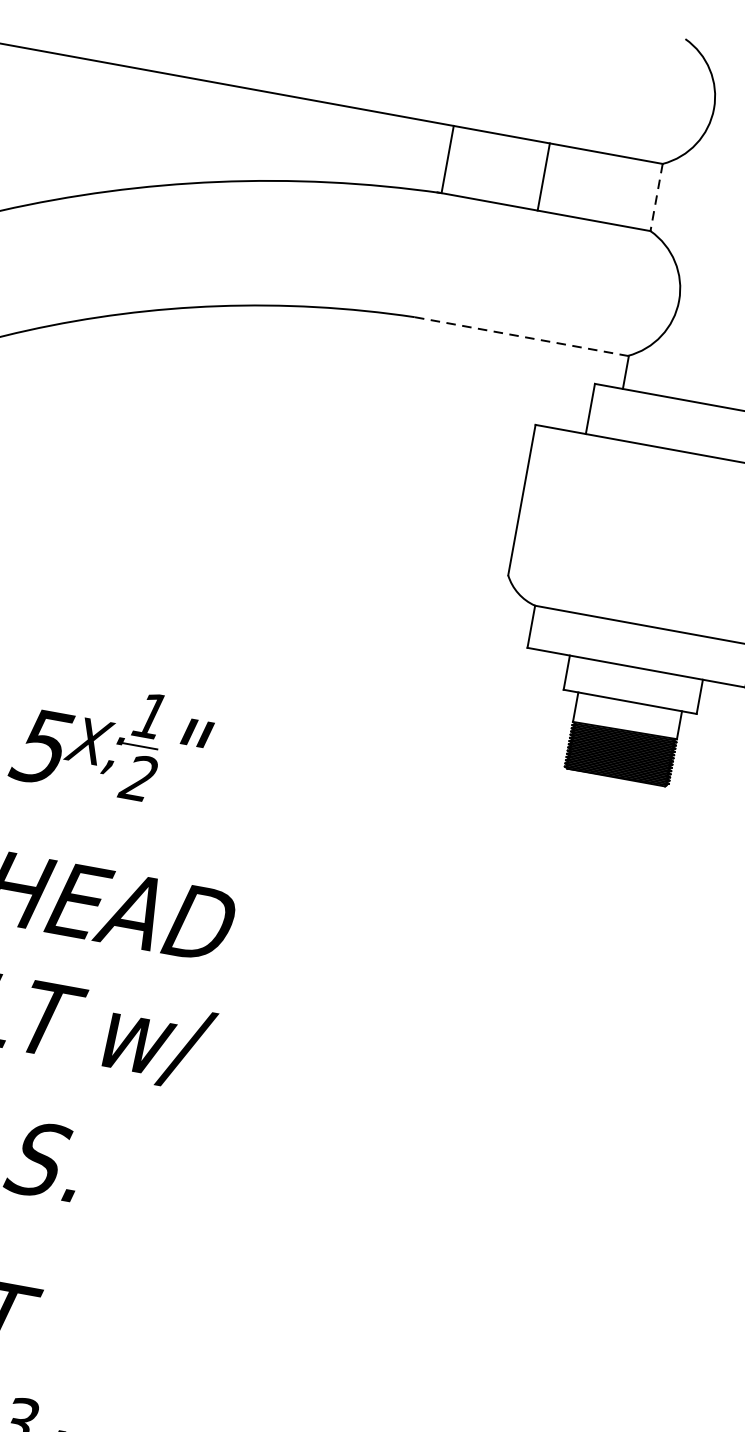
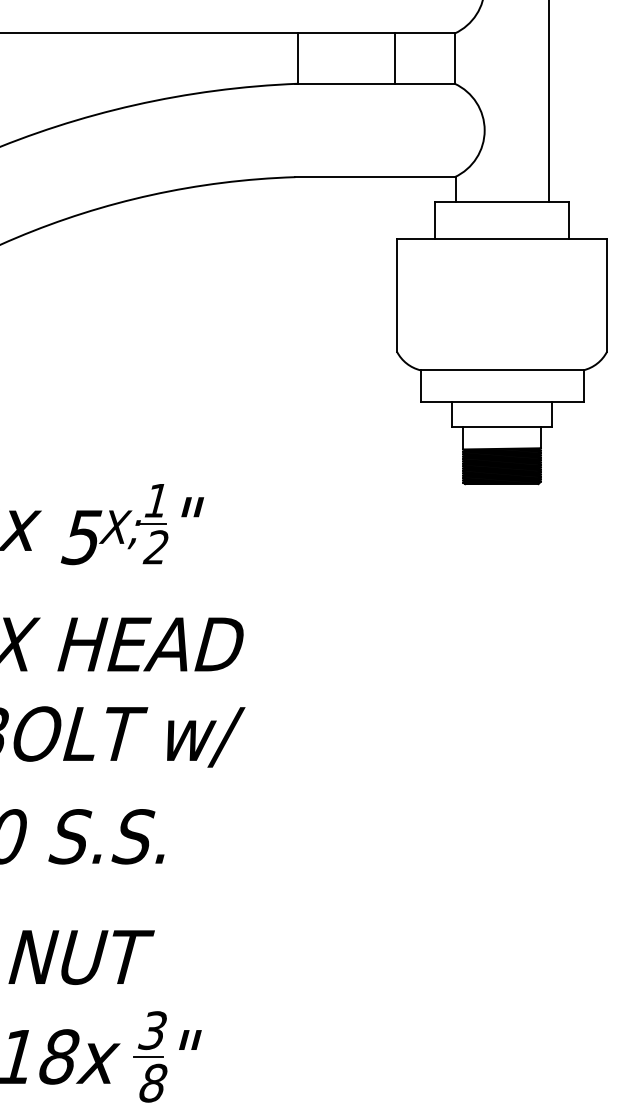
line: (543, 176) -> (395, 58), moved
line: (656, 198) -> (454, 59), dashed -> solid
line: (520, 336) -> (374, 177), dashed -> solid

